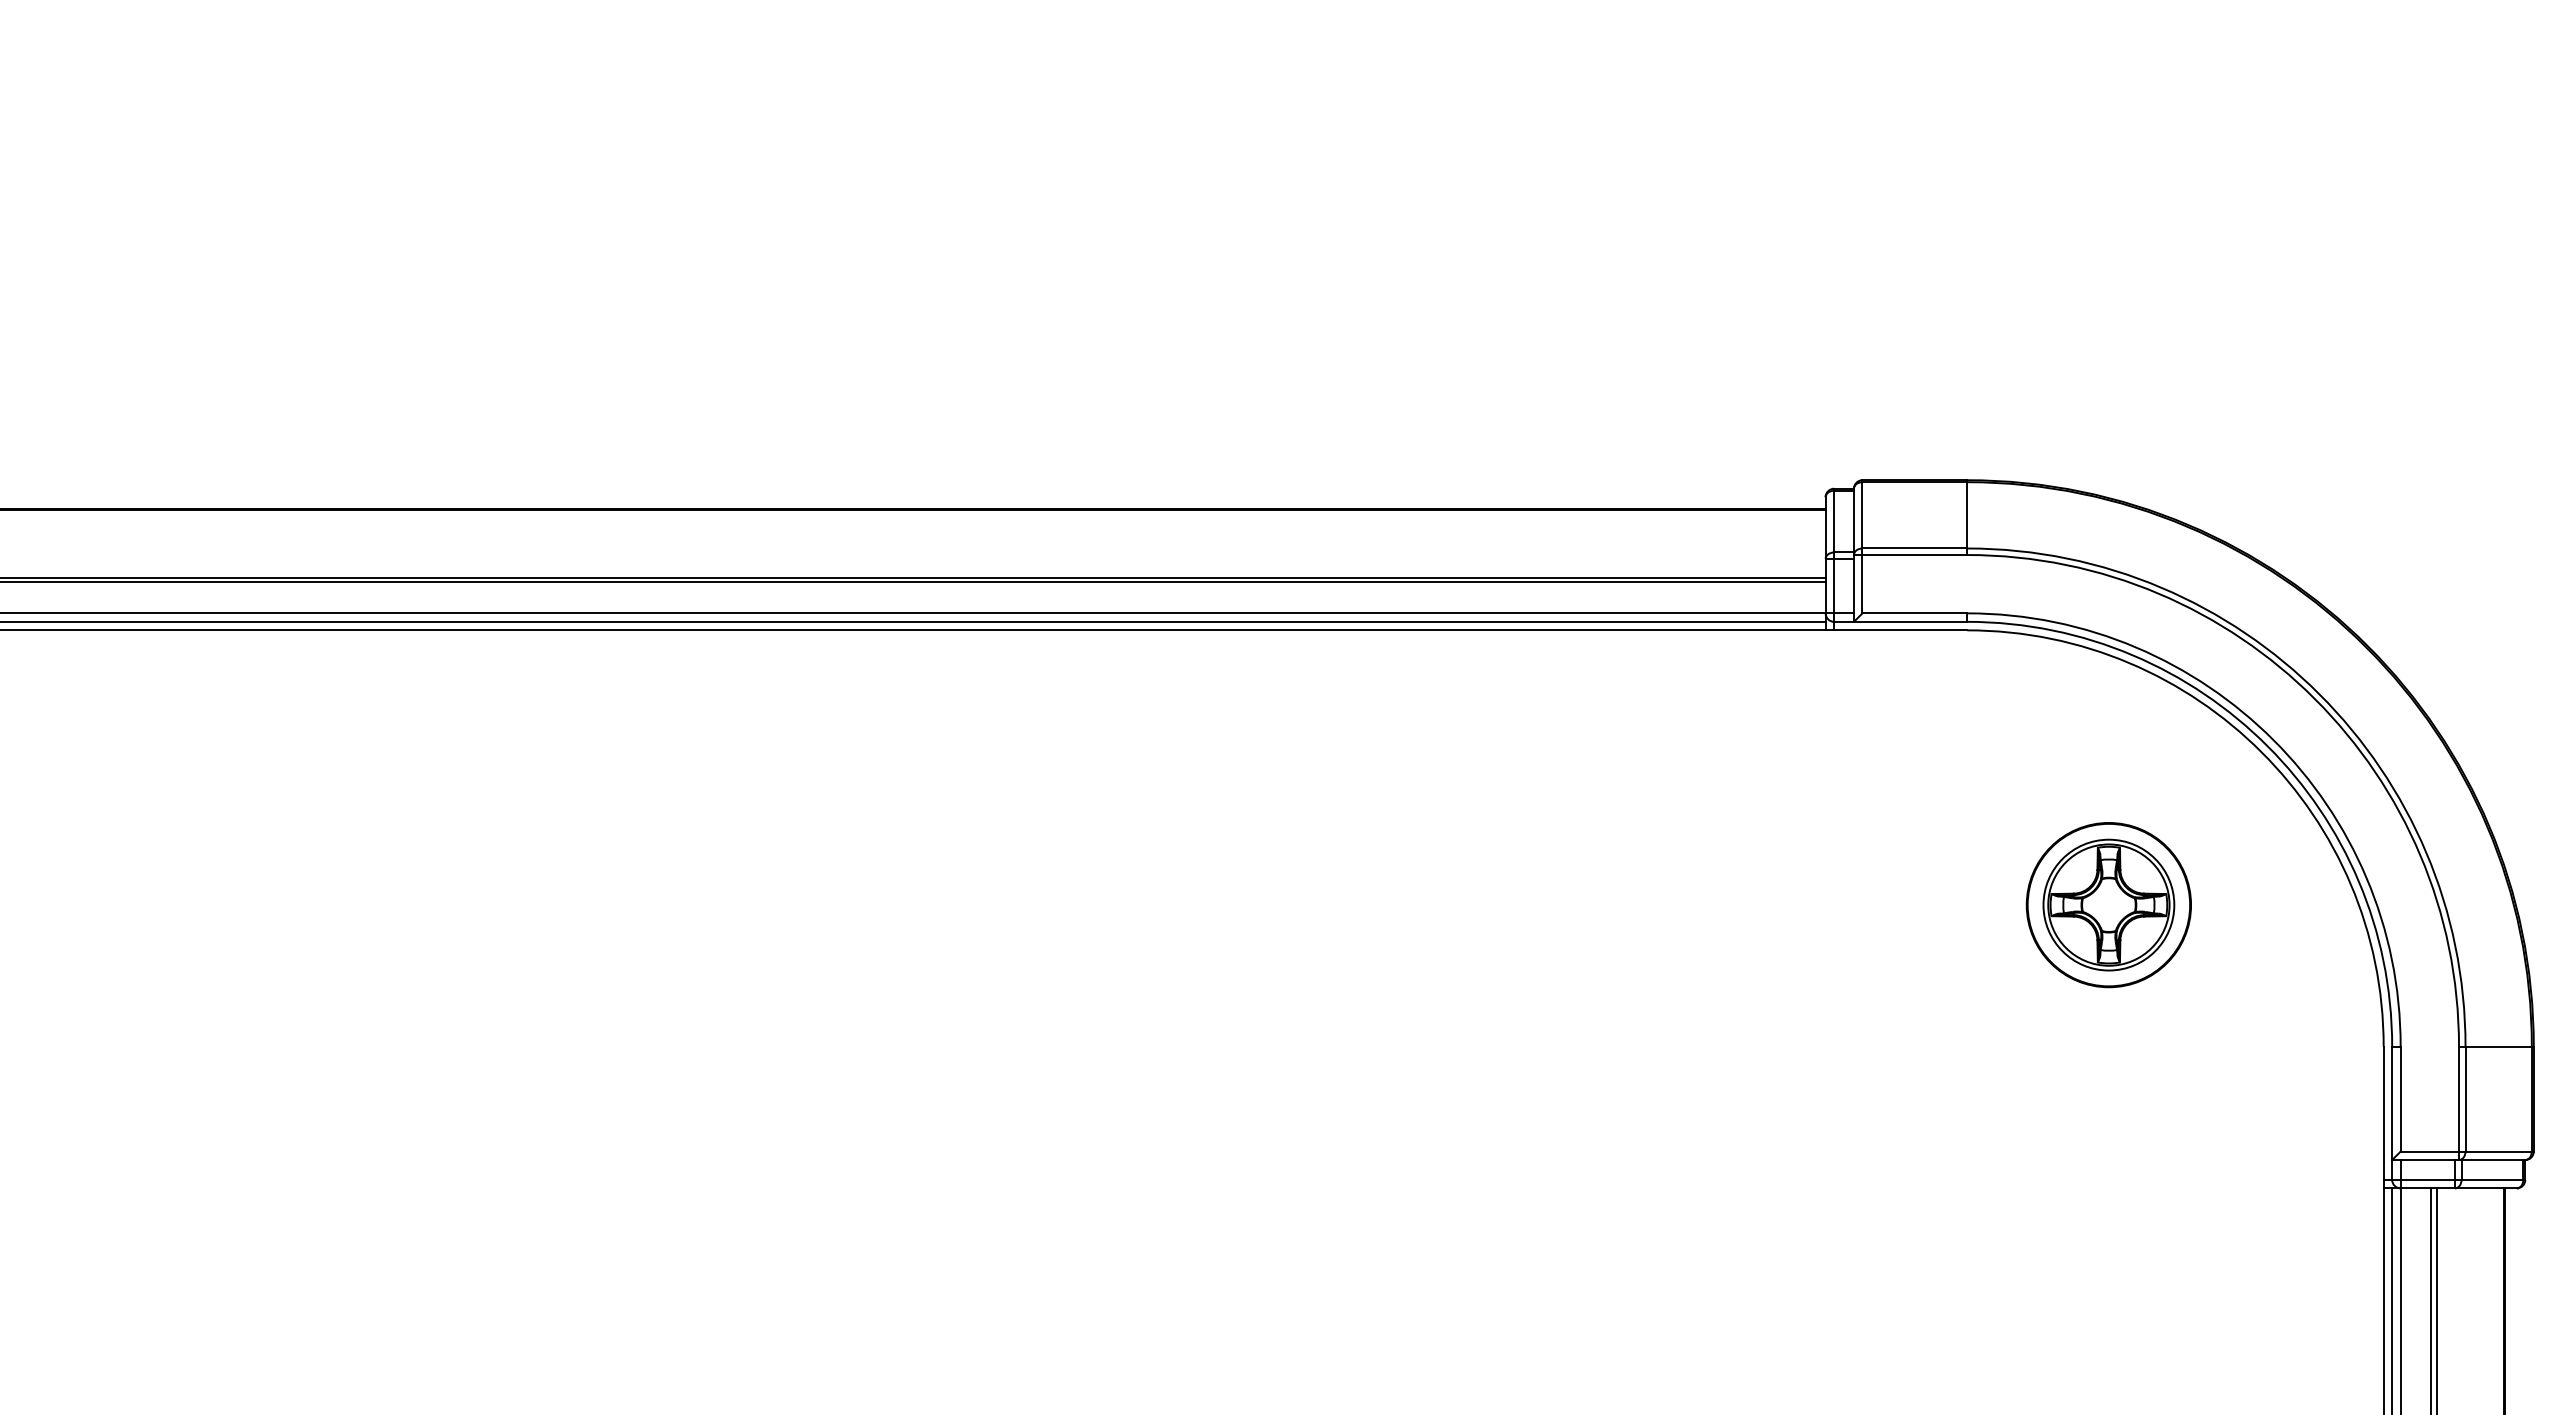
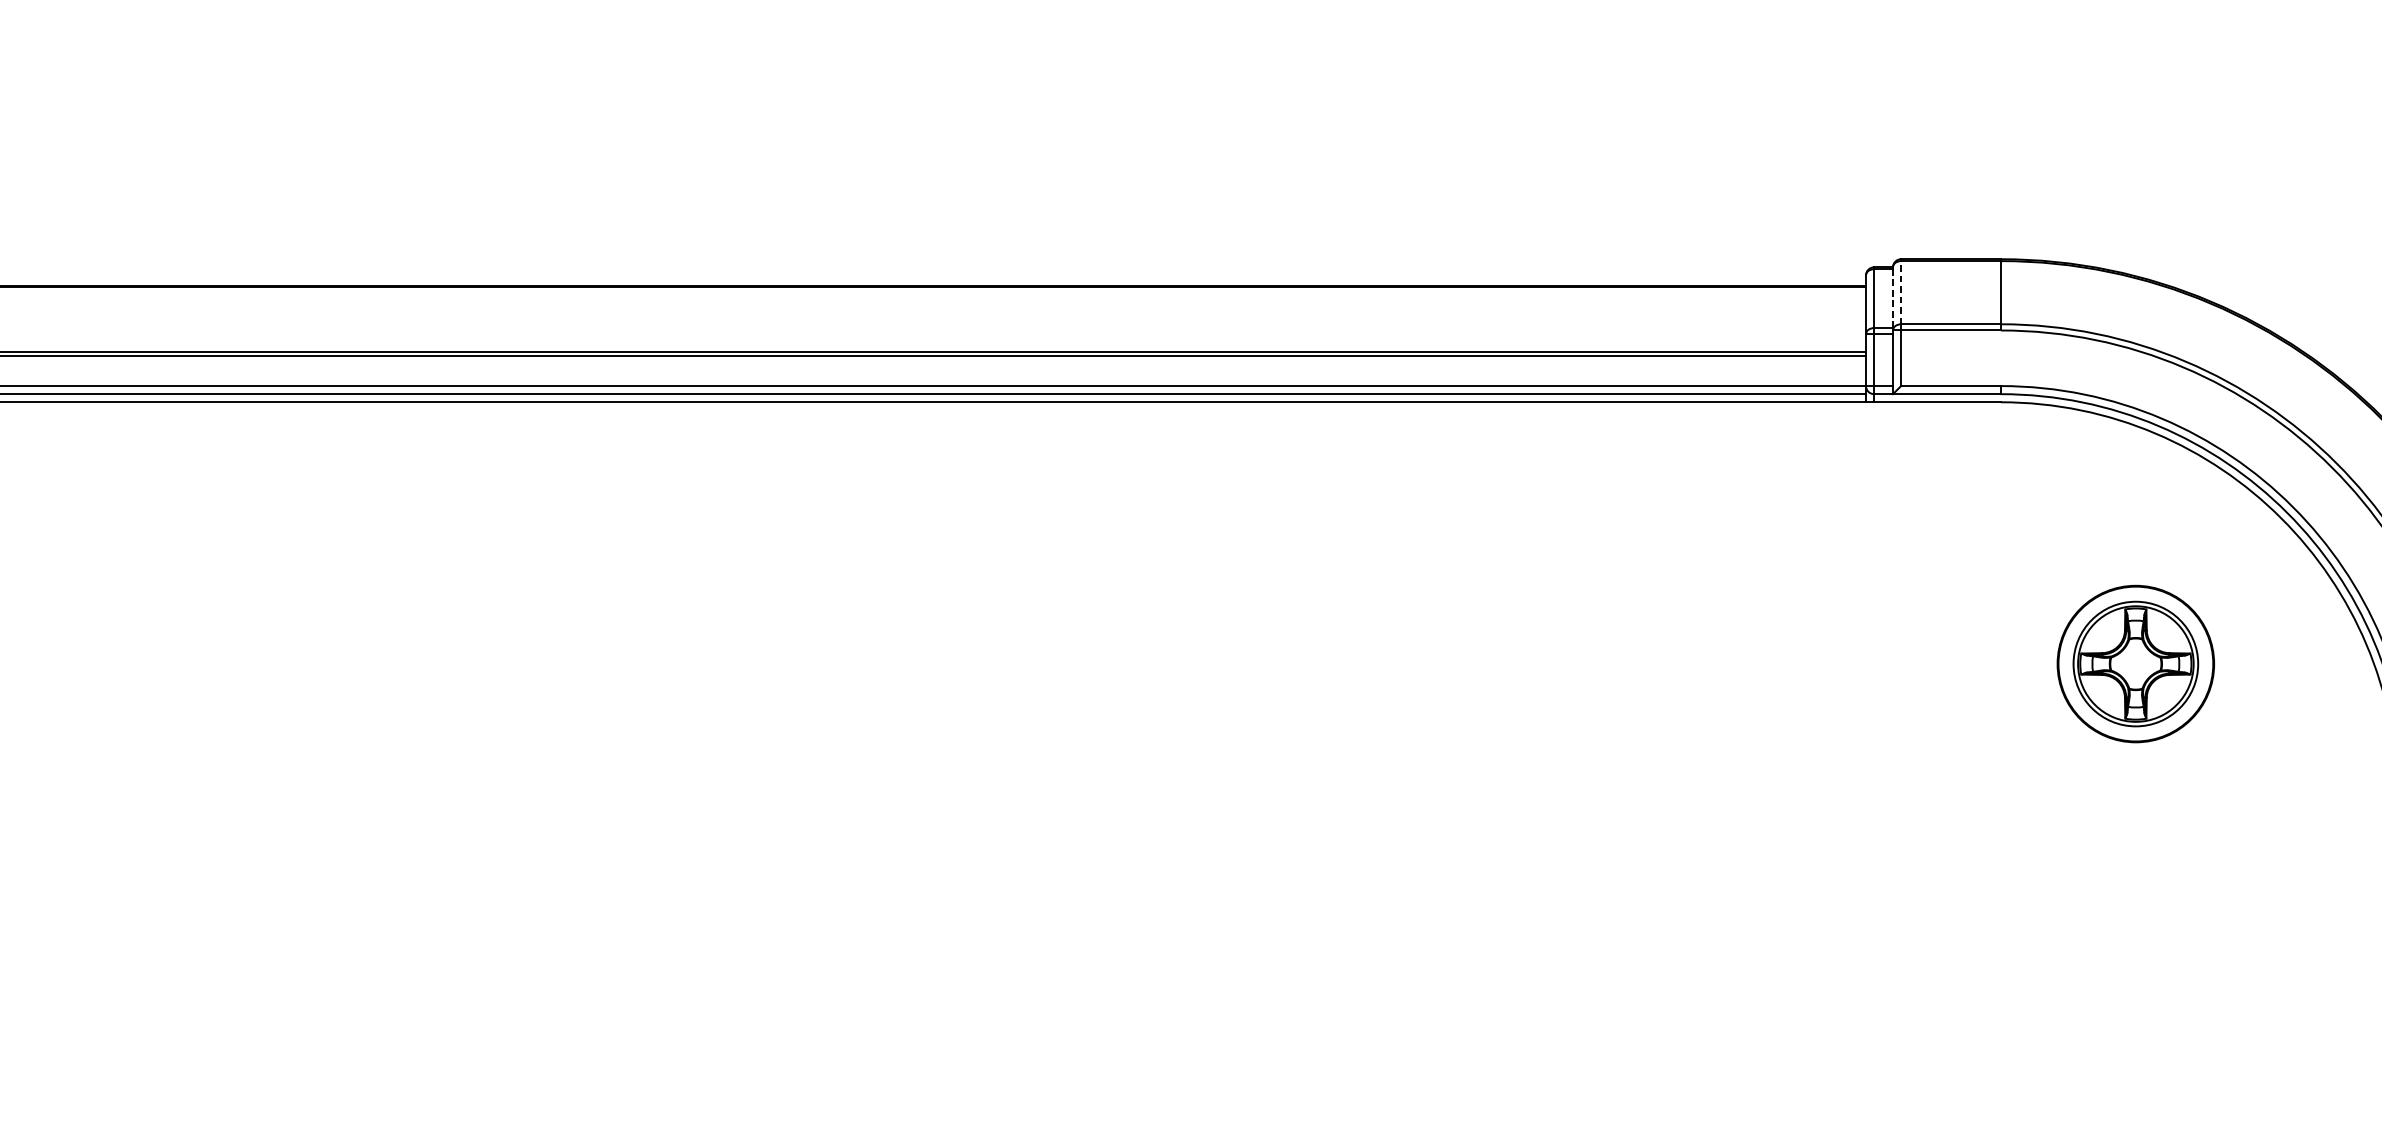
line: (1862, 514) -> (1901, 291), solid -> dashed
line: (1853, 521) -> (1892, 298), solid -> dashed

